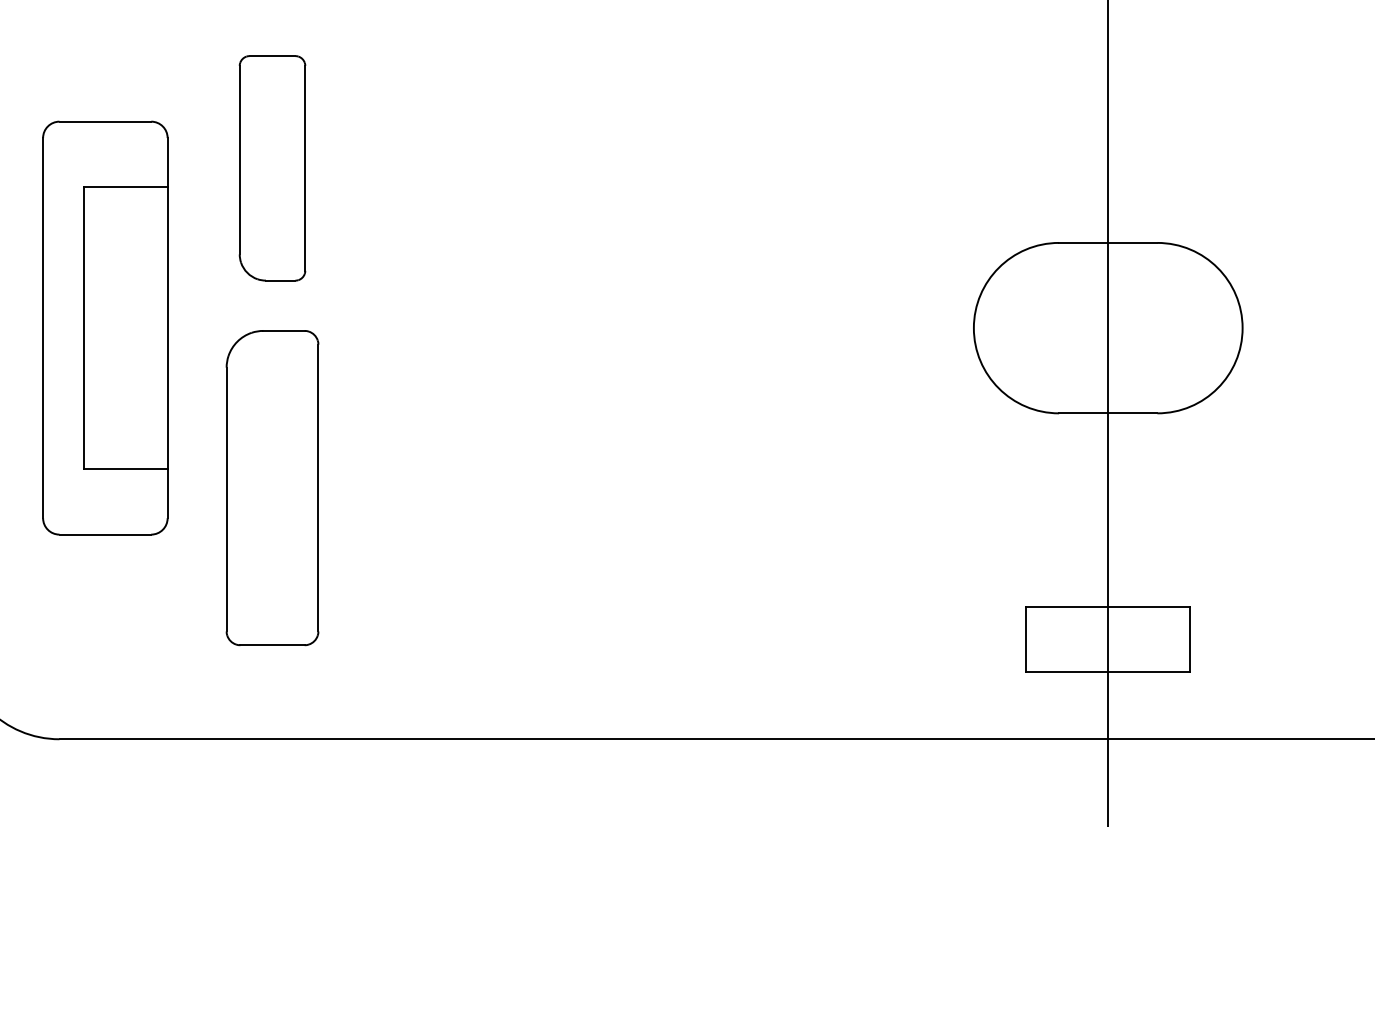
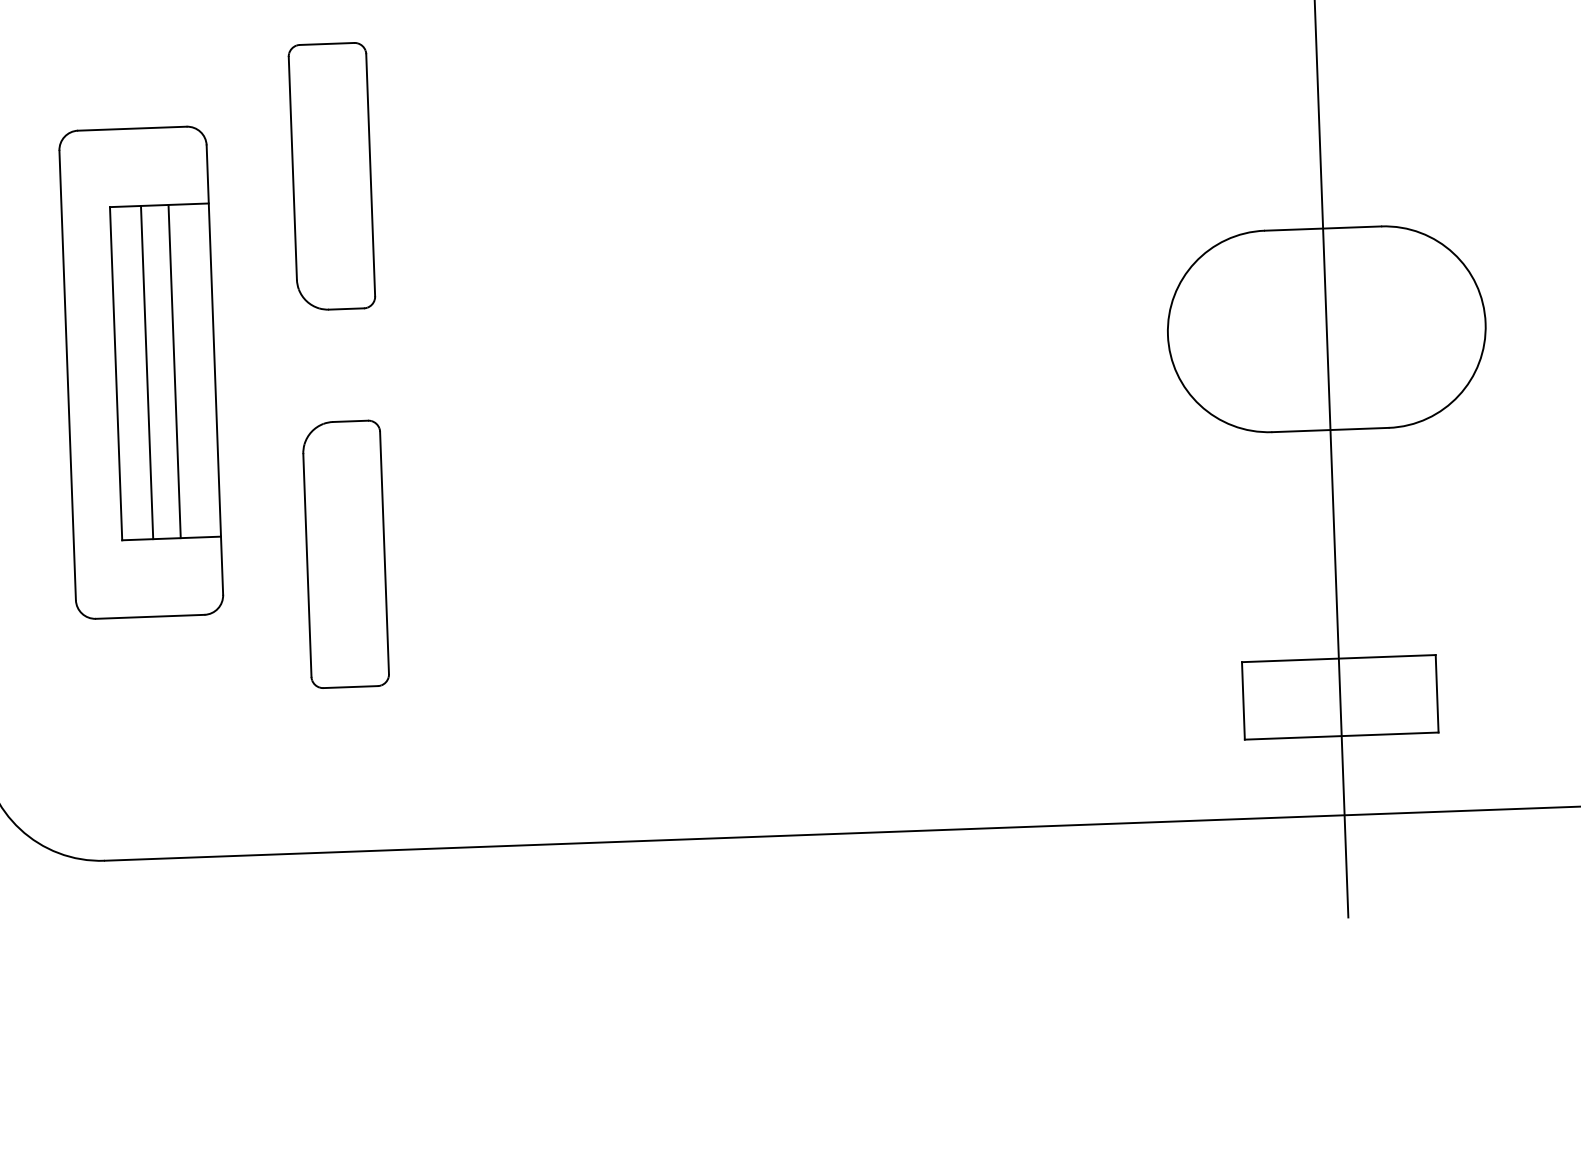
line: (110, 328) -> (147, 372), added
line: (133, 328) -> (174, 371), added
part: (272, 487) -> (345, 553), size x0.71

